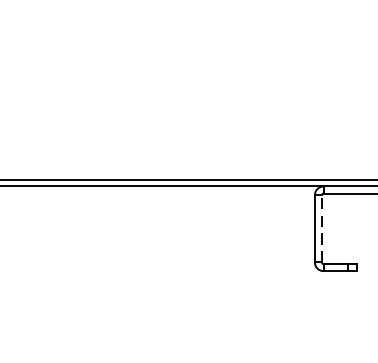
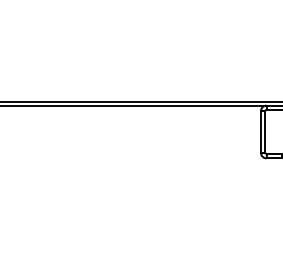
line: (322, 228) -> (265, 131), dashed -> solid

